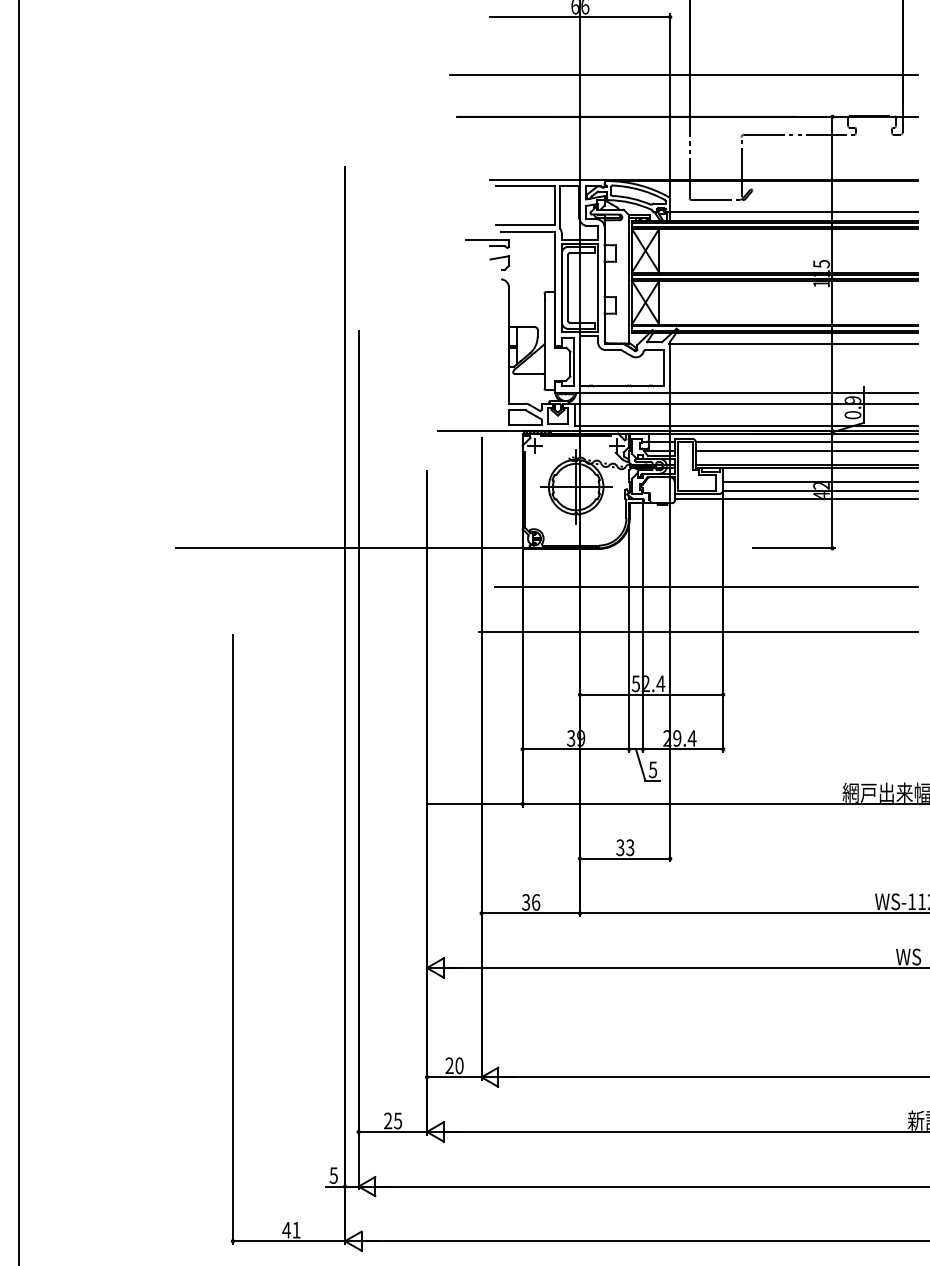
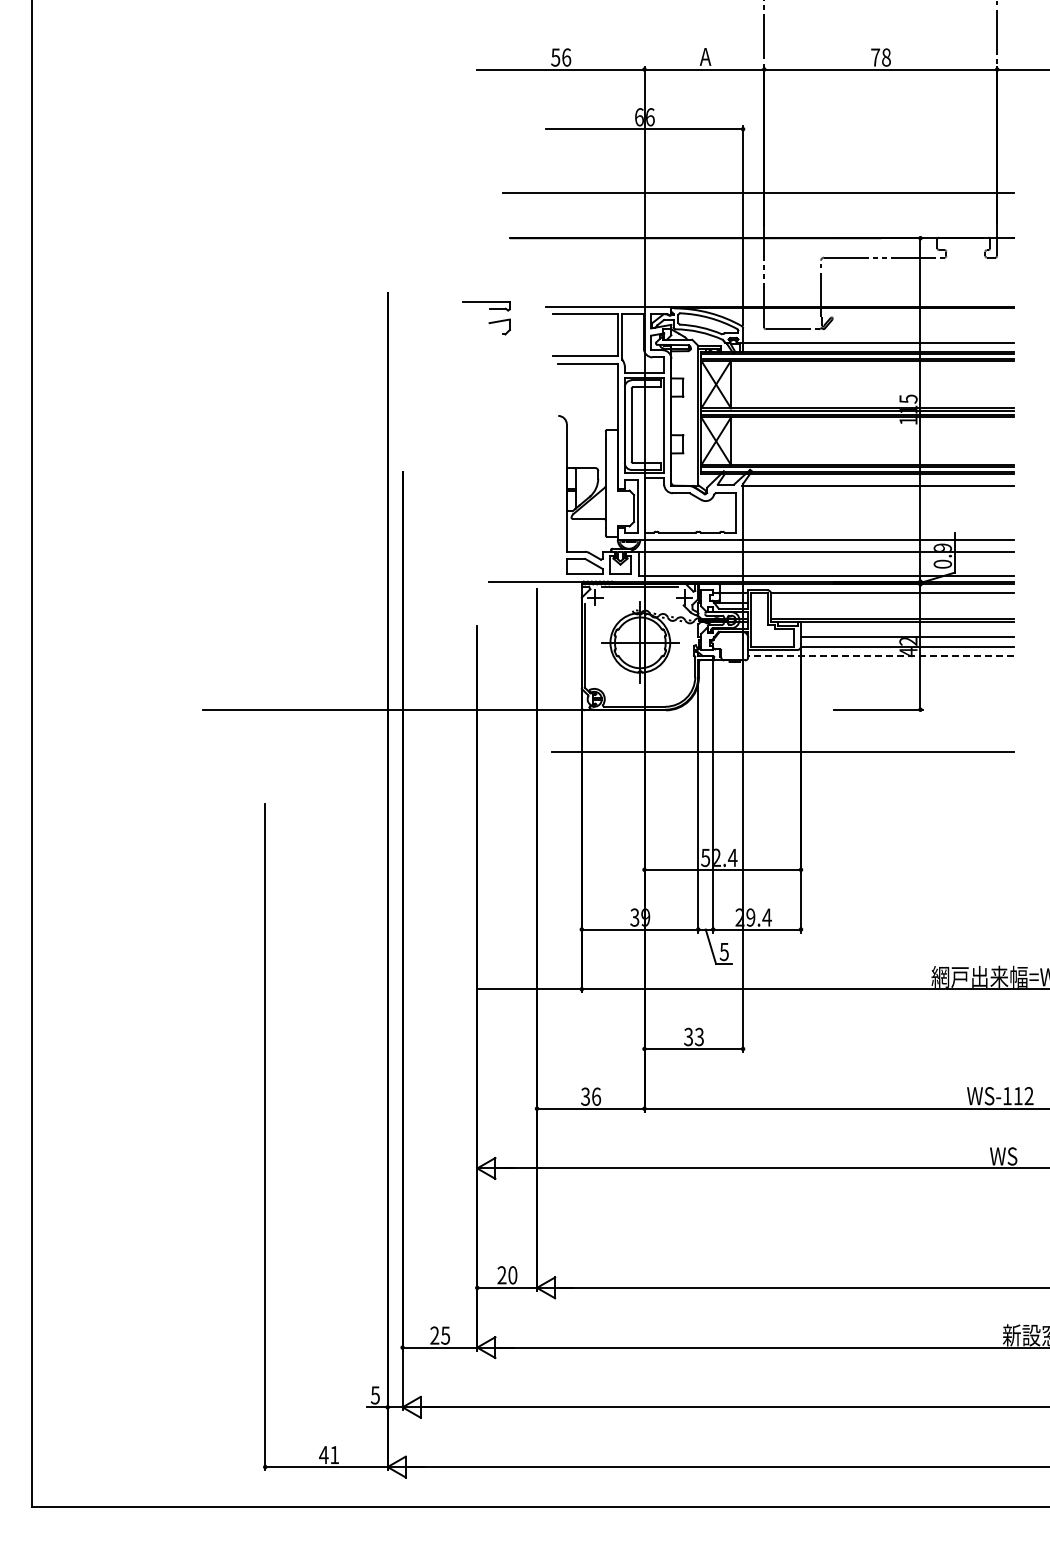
part: (487, 255) -> (486, 318), moved
line: (806, 451) -> (892, 603), removed
line: (795, 499) -> (880, 656), solid -> dashed
line: (698, 632) -> (773, 801), removed

